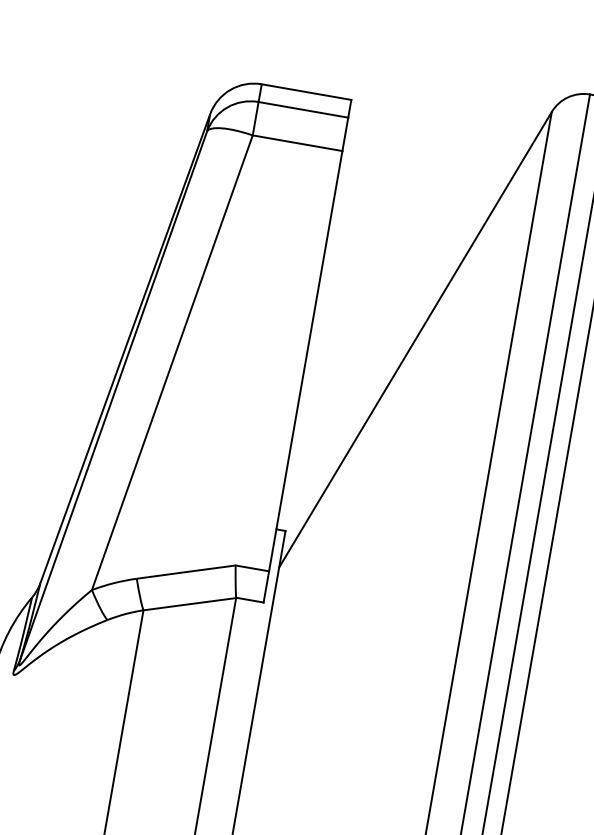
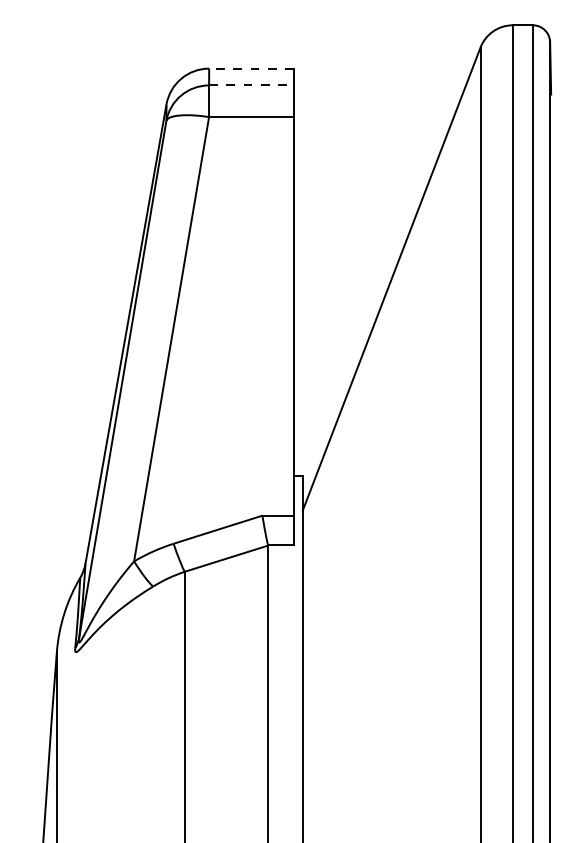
line: (306, 91) -> (251, 68), solid -> dashed
line: (303, 109) -> (251, 85), solid -> dashed

